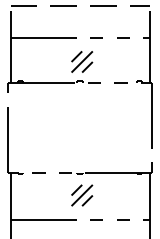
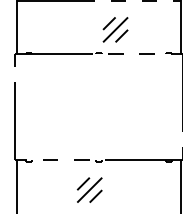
part: (82, 61) -> (115, 29), moved
part: (82, 195) -> (90, 190), moved

